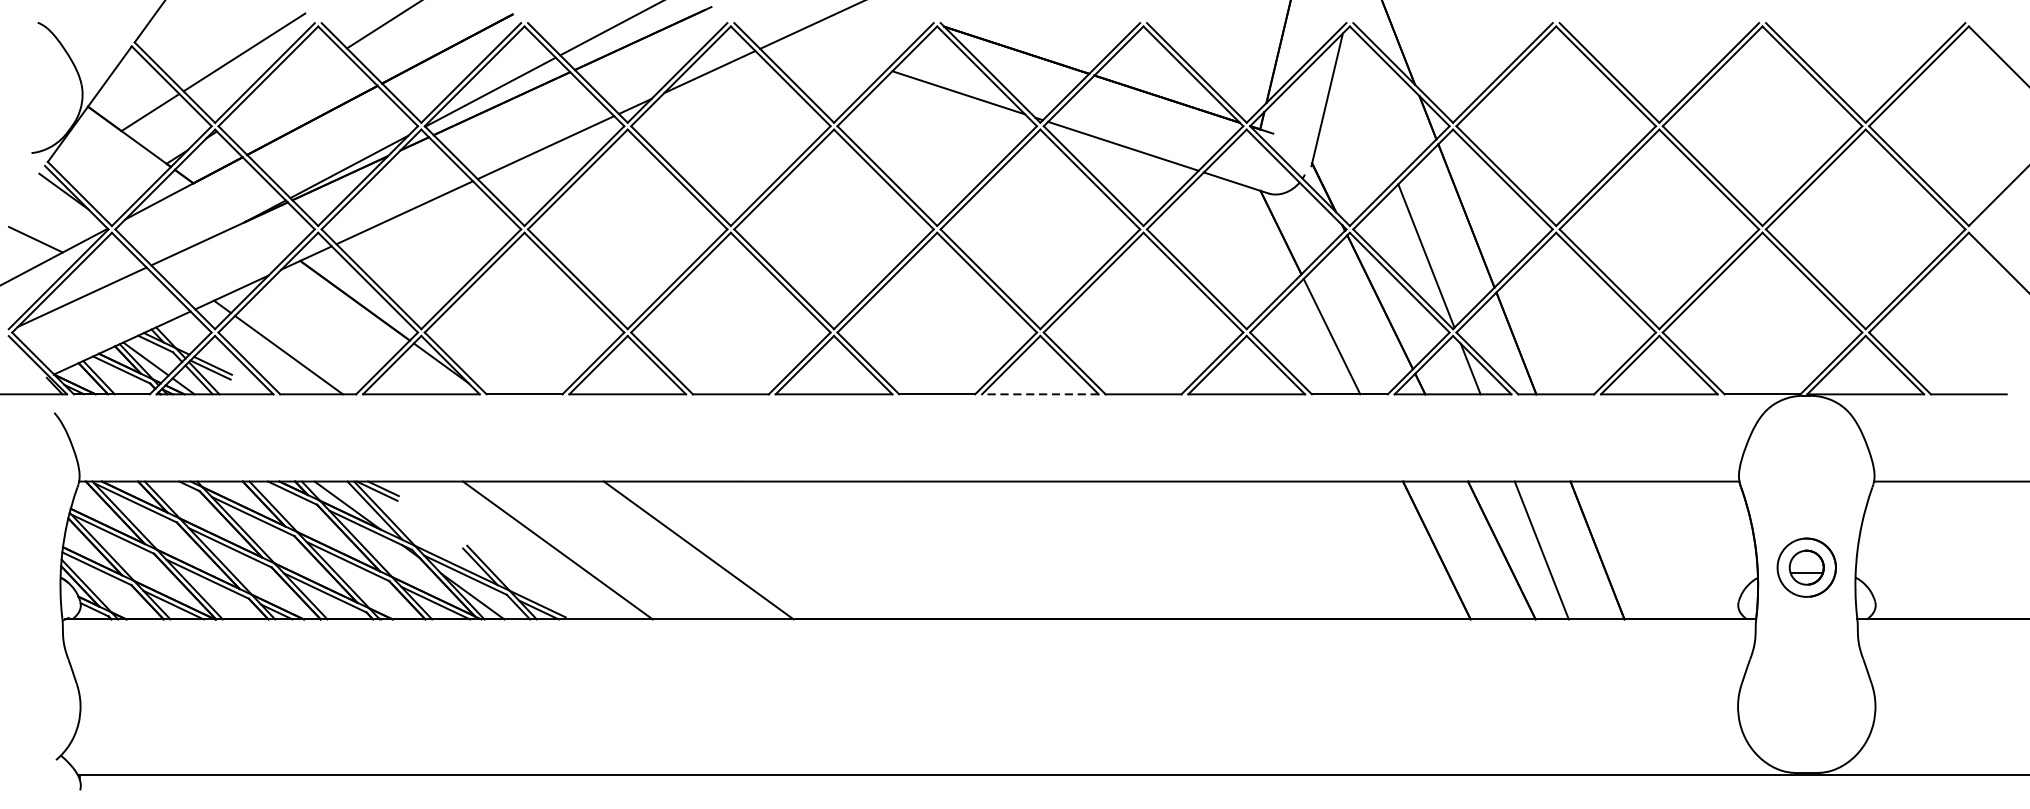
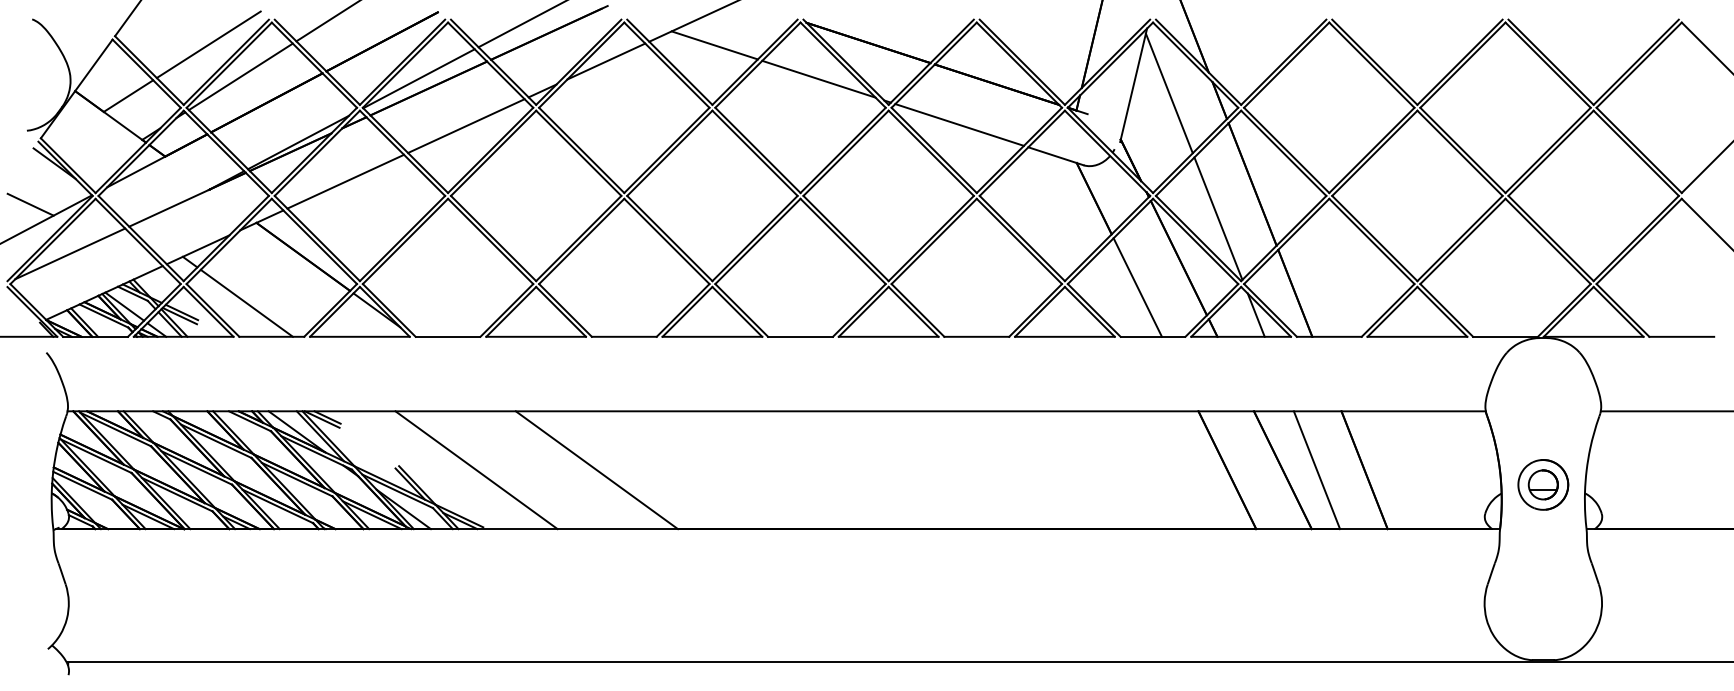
line: (836, 53) -> (714, 45), added
line: (281, 89) -> (240, 76), added
line: (1367, 109) -> (1168, 93), added
line: (1040, 393) -> (888, 336), dashed -> solid

